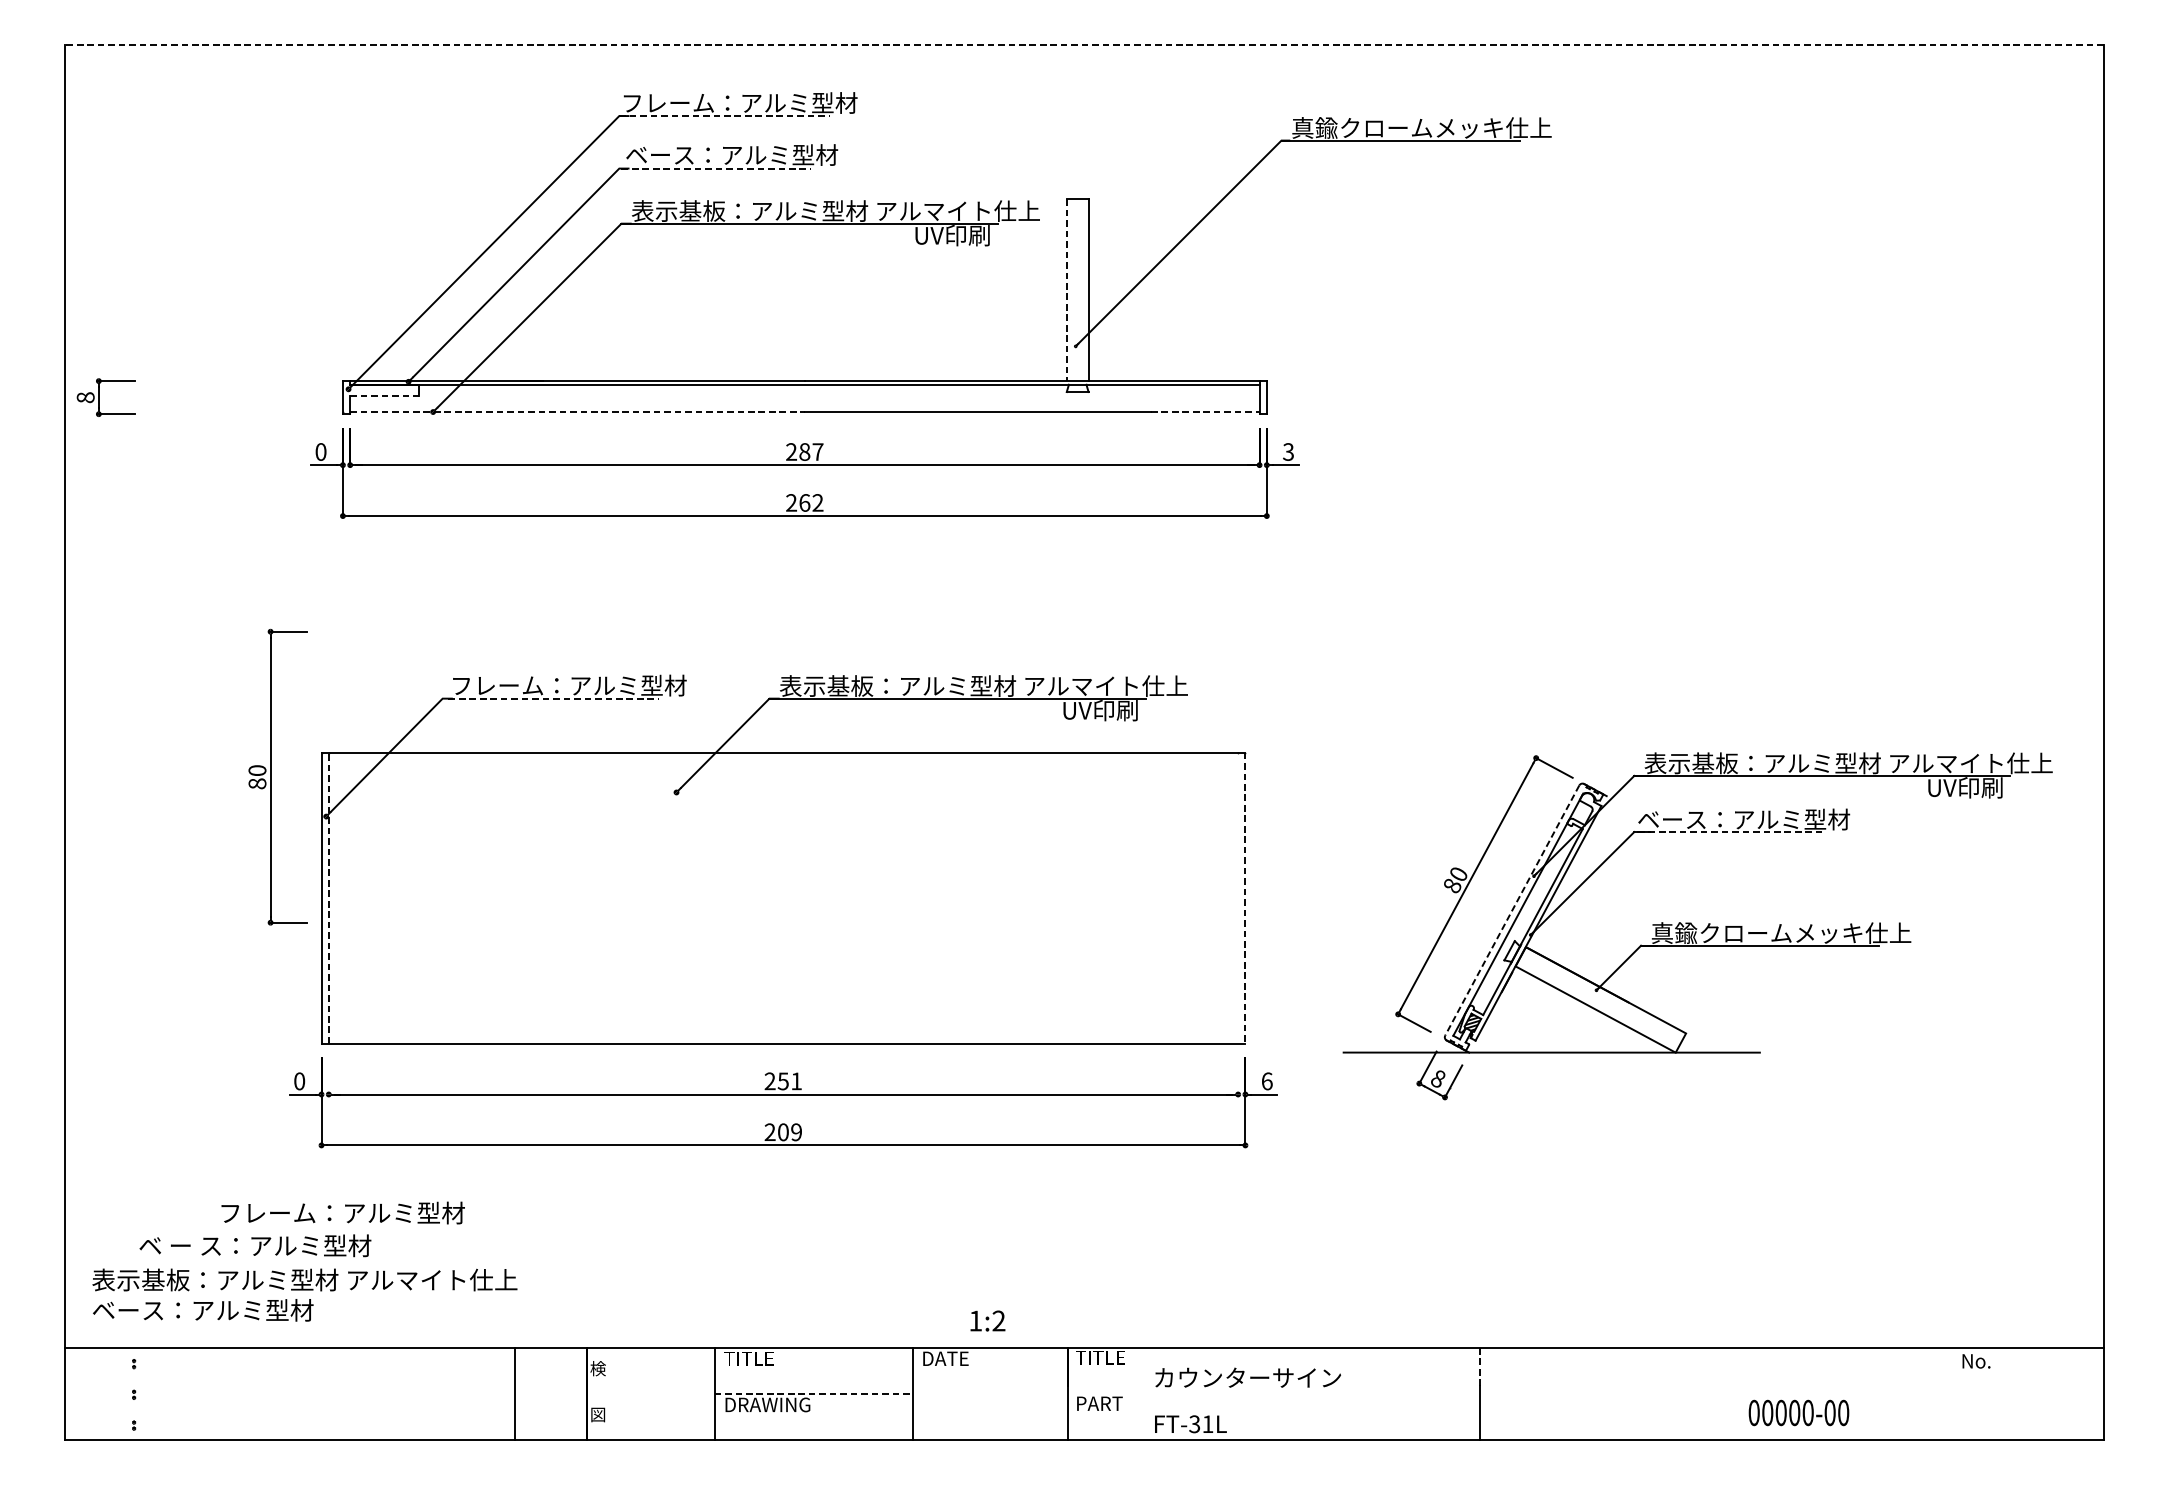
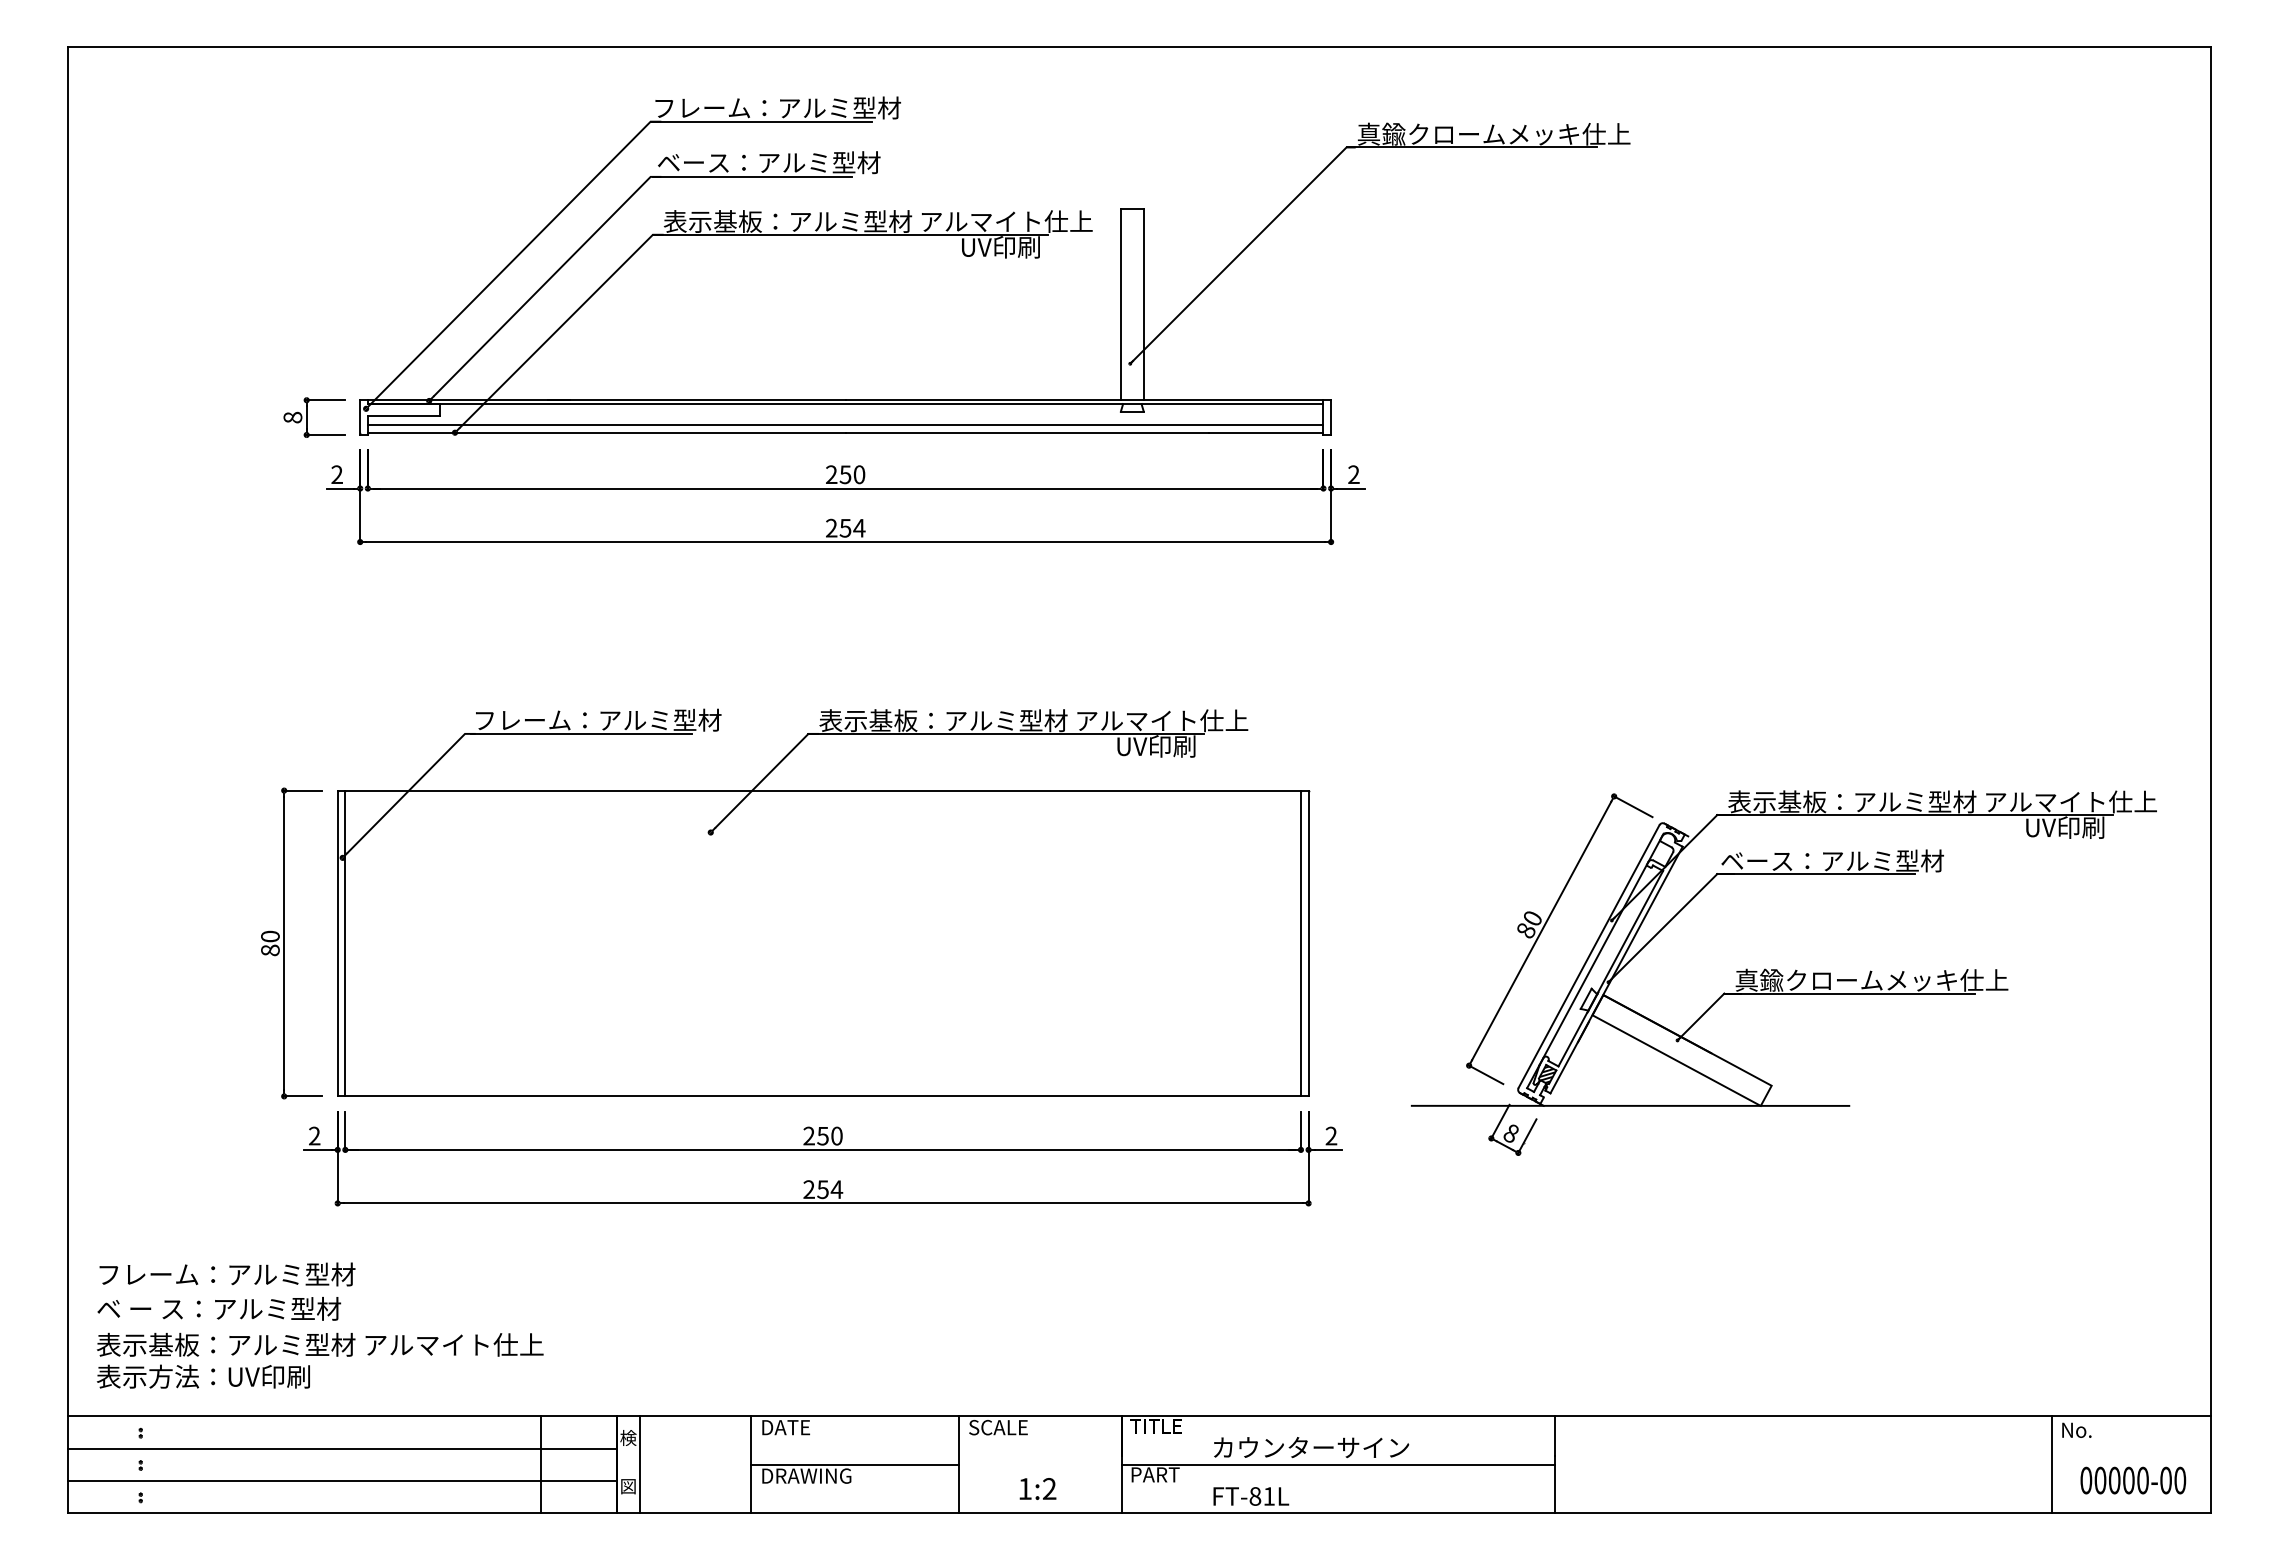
line: (1084, 44) -> (1139, 46), dashed -> solid
line: (724, 115) -> (761, 121), dashed -> solid
line: (716, 168) -> (752, 176), dashed -> solid
line: (1066, 290) -> (1120, 304), dashed -> solid
line: (385, 395) -> (404, 415), dashed -> solid
part: (99, 397) -> (307, 417), moved
line: (804, 404) -> (845, 424), added
line: (577, 411) -> (606, 432), dashed -> solid
line: (1205, 411) -> (1266, 432), dashed -> solid
text: (320, 451) -> (336, 474), 0 -> 2
text: (811, 451) -> (852, 474), 287 -> 250
text: (1288, 452) -> (1353, 475), 3 -> 2
text: (811, 502) -> (852, 527), 262 -> 254
line: (553, 698) -> (581, 733), dashed -> solid
part: (270, 777) -> (284, 943), moved
line: (1729, 832) -> (1817, 874), dashed -> solid
line: (328, 898) -> (345, 943), dashed -> solid
line: (1237, 898) -> (1300, 943), added
line: (1245, 898) -> (1308, 943), dashed -> solid
line: (1511, 911) -> (1588, 957), dashed -> solid
line: (328, 1076) -> (345, 1130), added
line: (1237, 1076) -> (1300, 1130), added
text: (299, 1080) -> (314, 1135), 0 -> 2
text: (796, 1080) -> (836, 1135), 251 -> 250
text: (1267, 1080) -> (1331, 1135), 6 -> 2
text: (790, 1132) -> (830, 1189), 209 -> 254
text: (343, 1213) -> (227, 1274), moved
text: (255, 1245) -> (219, 1308), moved
text: (202, 1310) -> (212, 1376), ベース：アルミ型材 -> 表示方法：UV印刷
text: (987, 1320) -> (1037, 1488), moved
text: (748, 1358) -> (786, 1427), TITLE -> DATE
text: (950, 1358) -> (998, 1427), DATE -> SCALE
line: (1480, 1367) -> (1555, 1436), dashed -> solid
line: (326, 1378) -> (342, 1448), added
line: (608, 1393) -> (639, 1464), added
line: (814, 1393) -> (855, 1464), dashed -> solid
line: (1273, 1393) -> (1338, 1464), added
line: (1953, 1393) -> (2052, 1464), added
line: (326, 1409) -> (342, 1480), added
text: (1799, 1412) -> (2133, 1480), moved
text: (1194, 1424) -> (1255, 1496), FT-31L -> FT-81L

